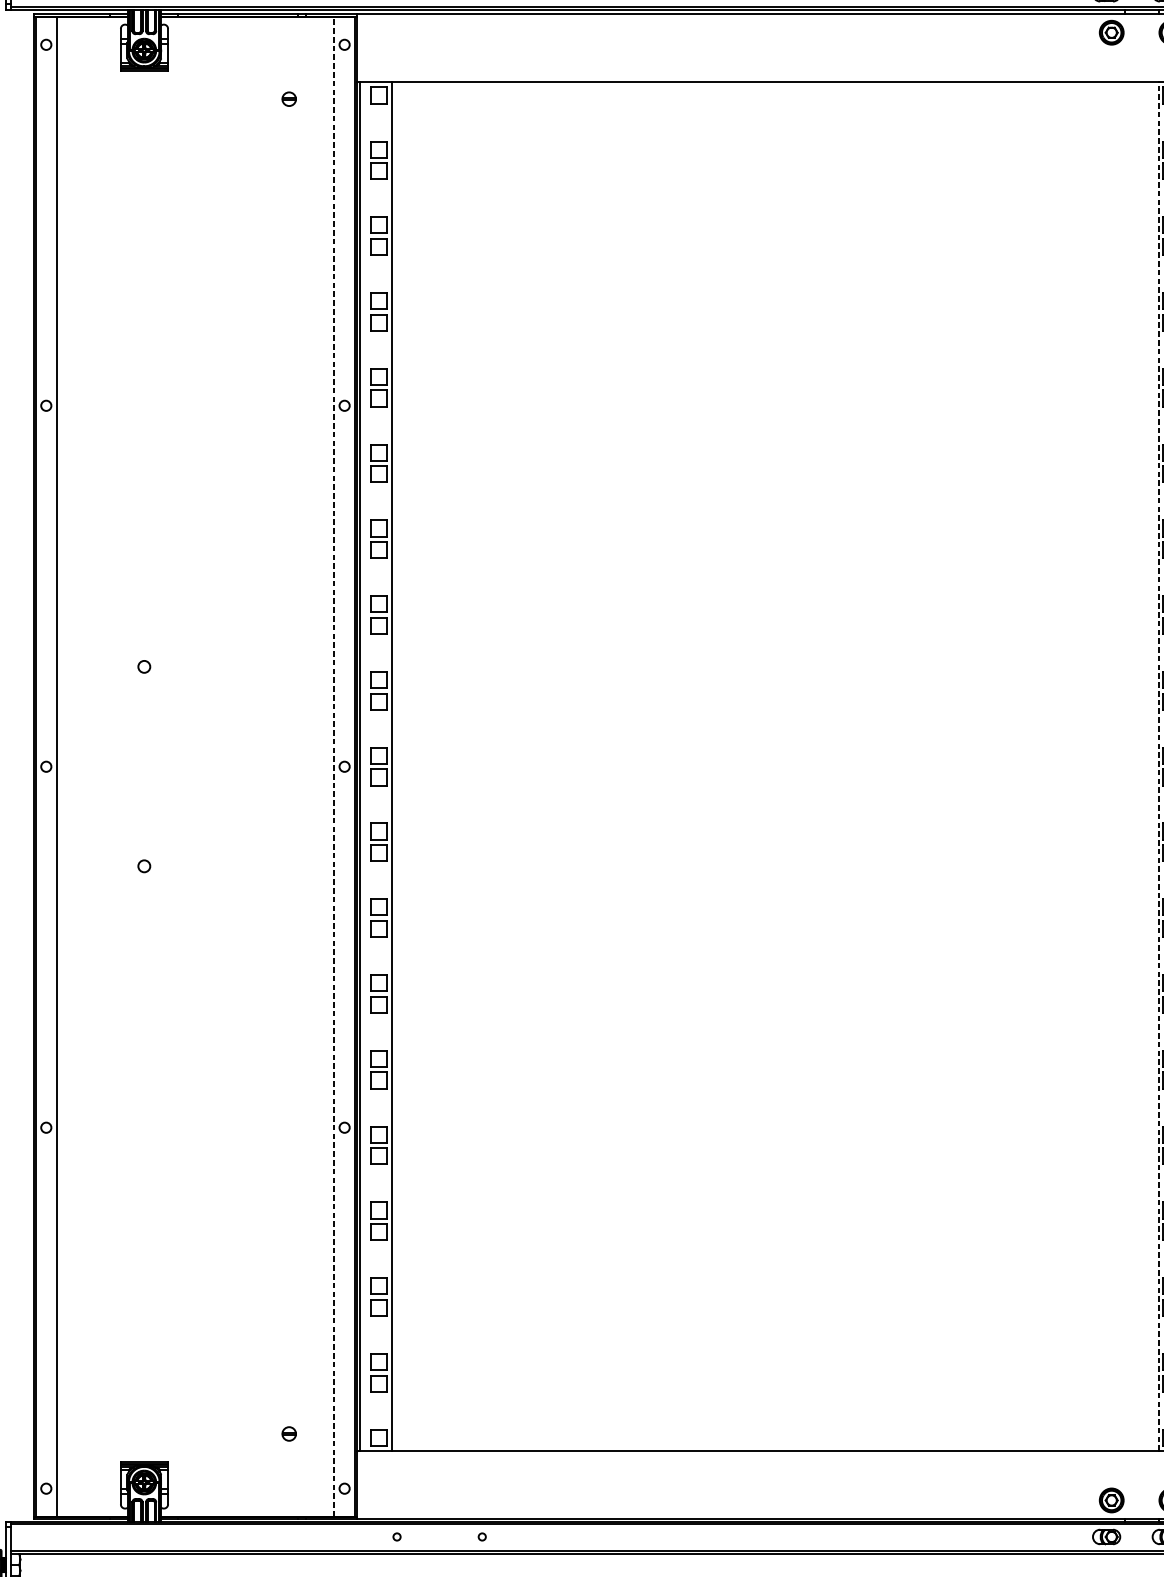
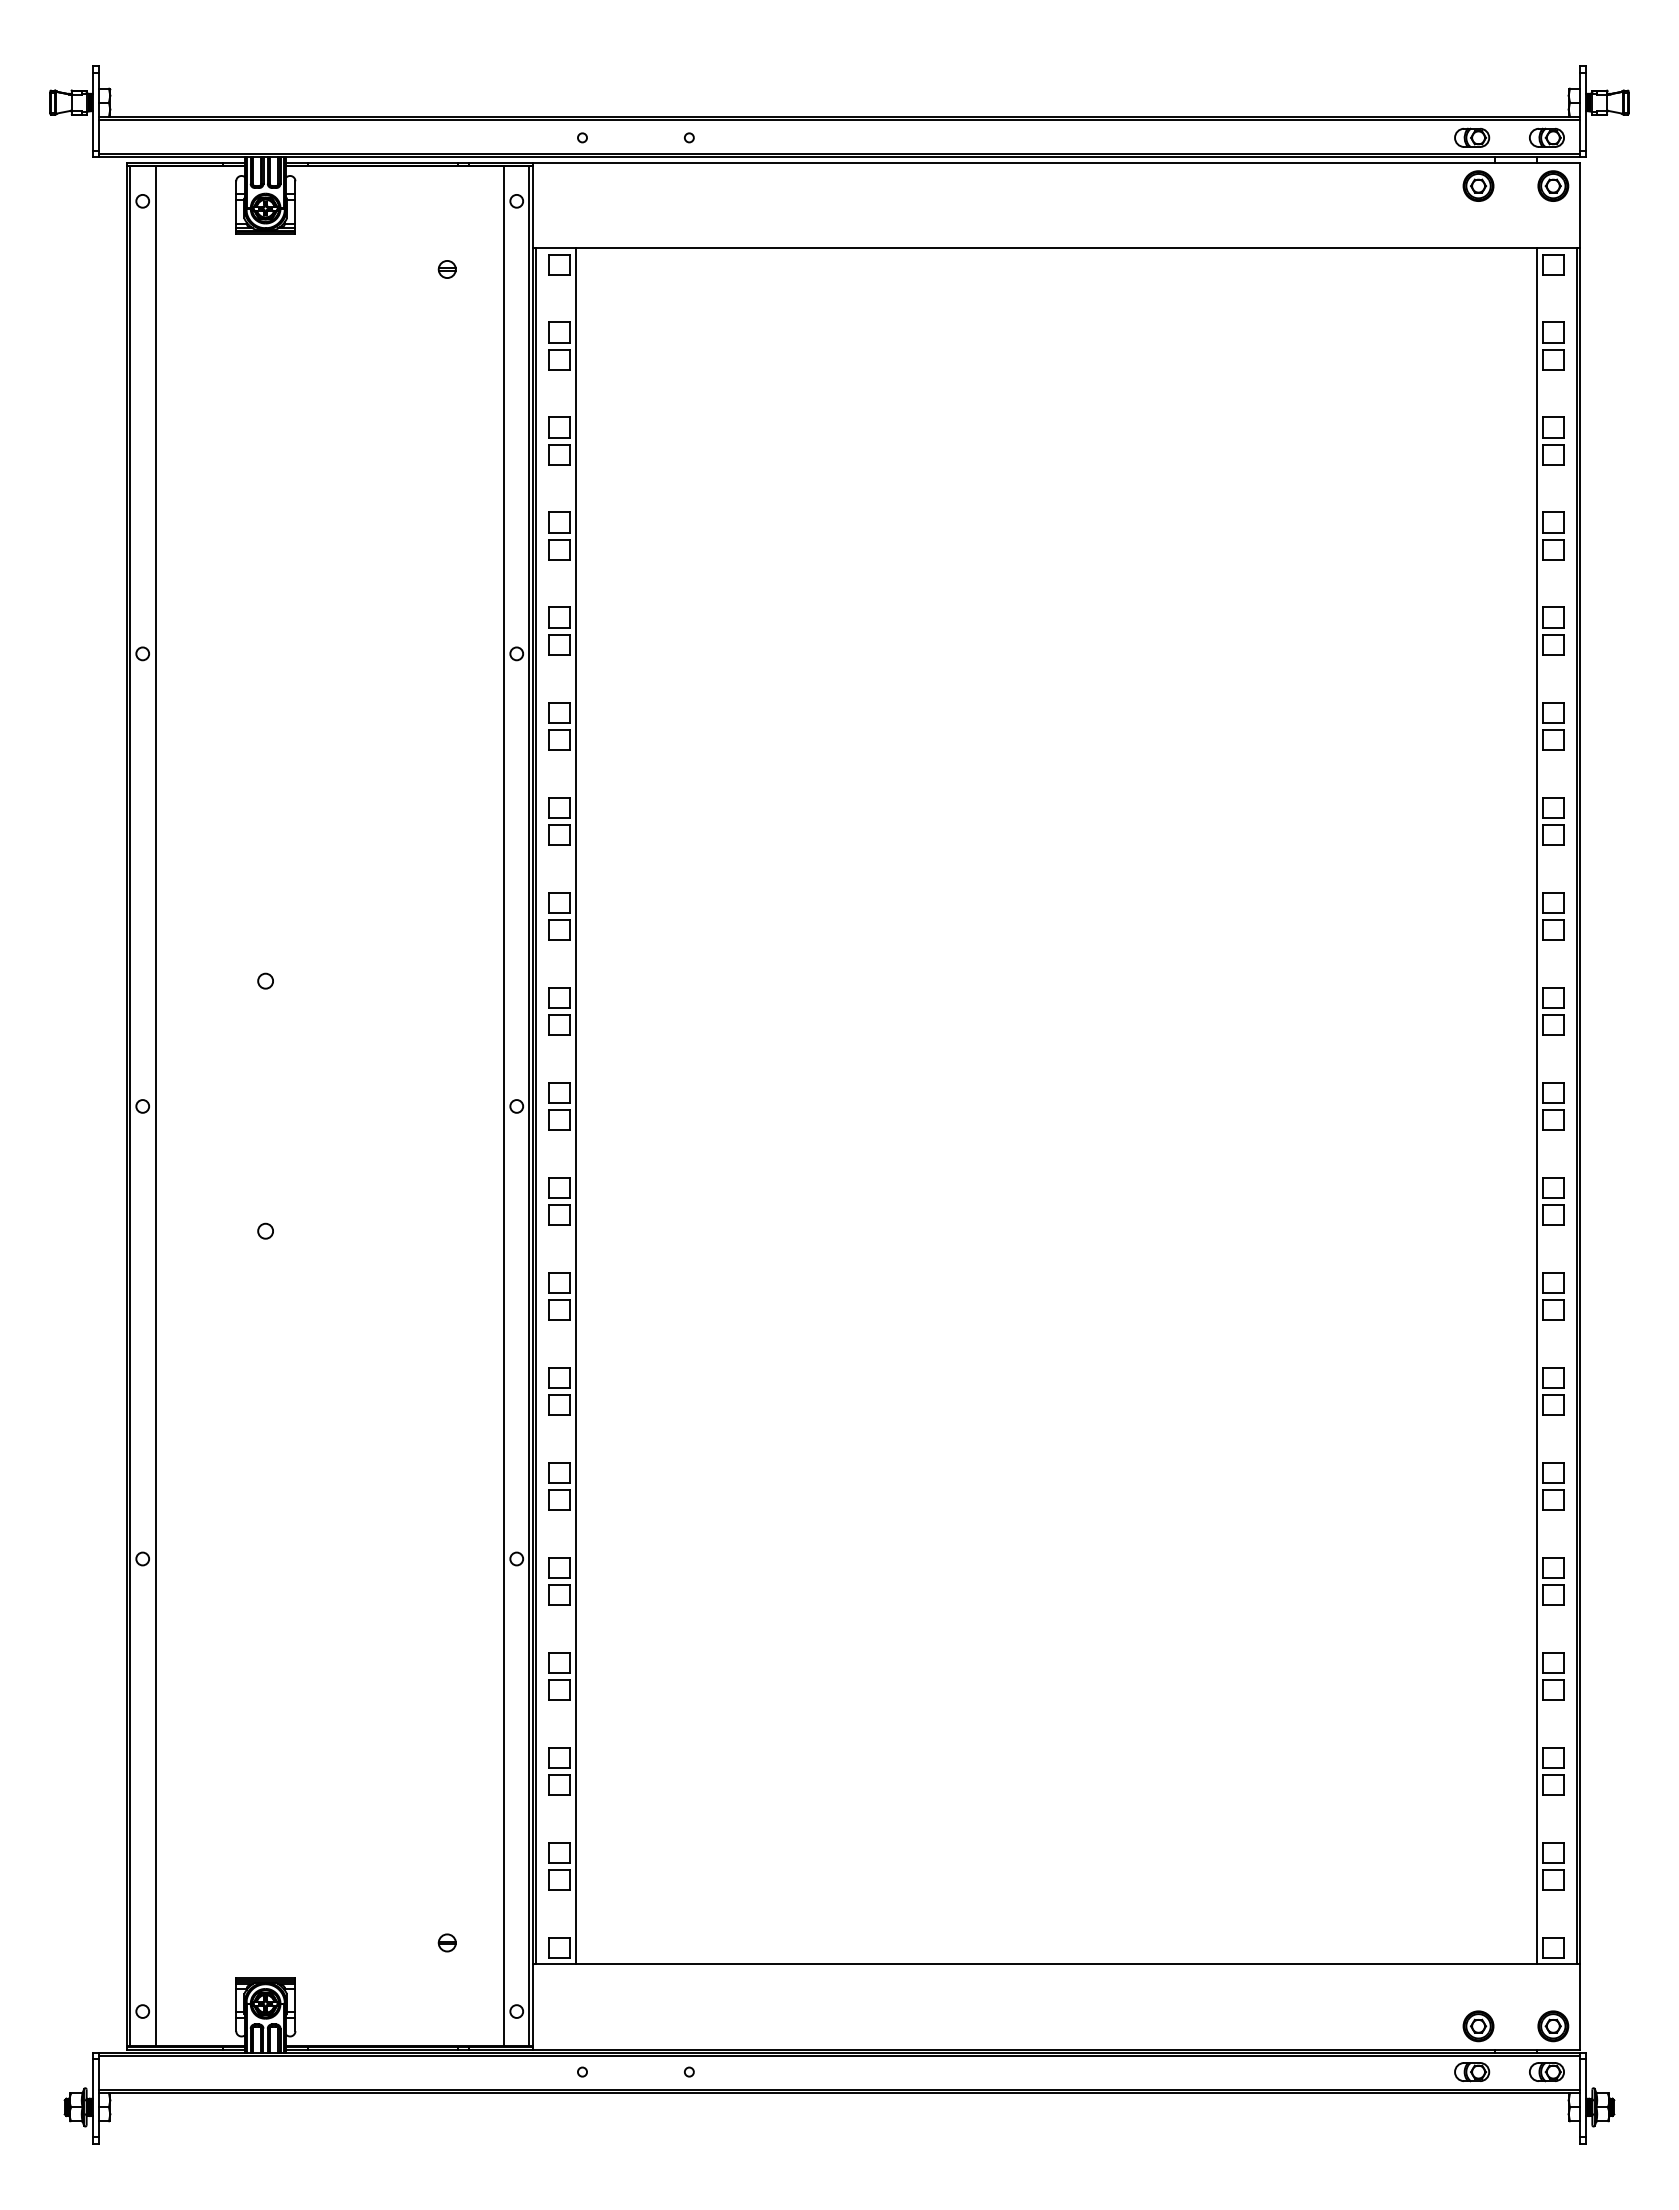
line: (334, 766) -> (503, 1105), dashed -> solid
line: (1158, 766) -> (1537, 1105), dashed -> solid

